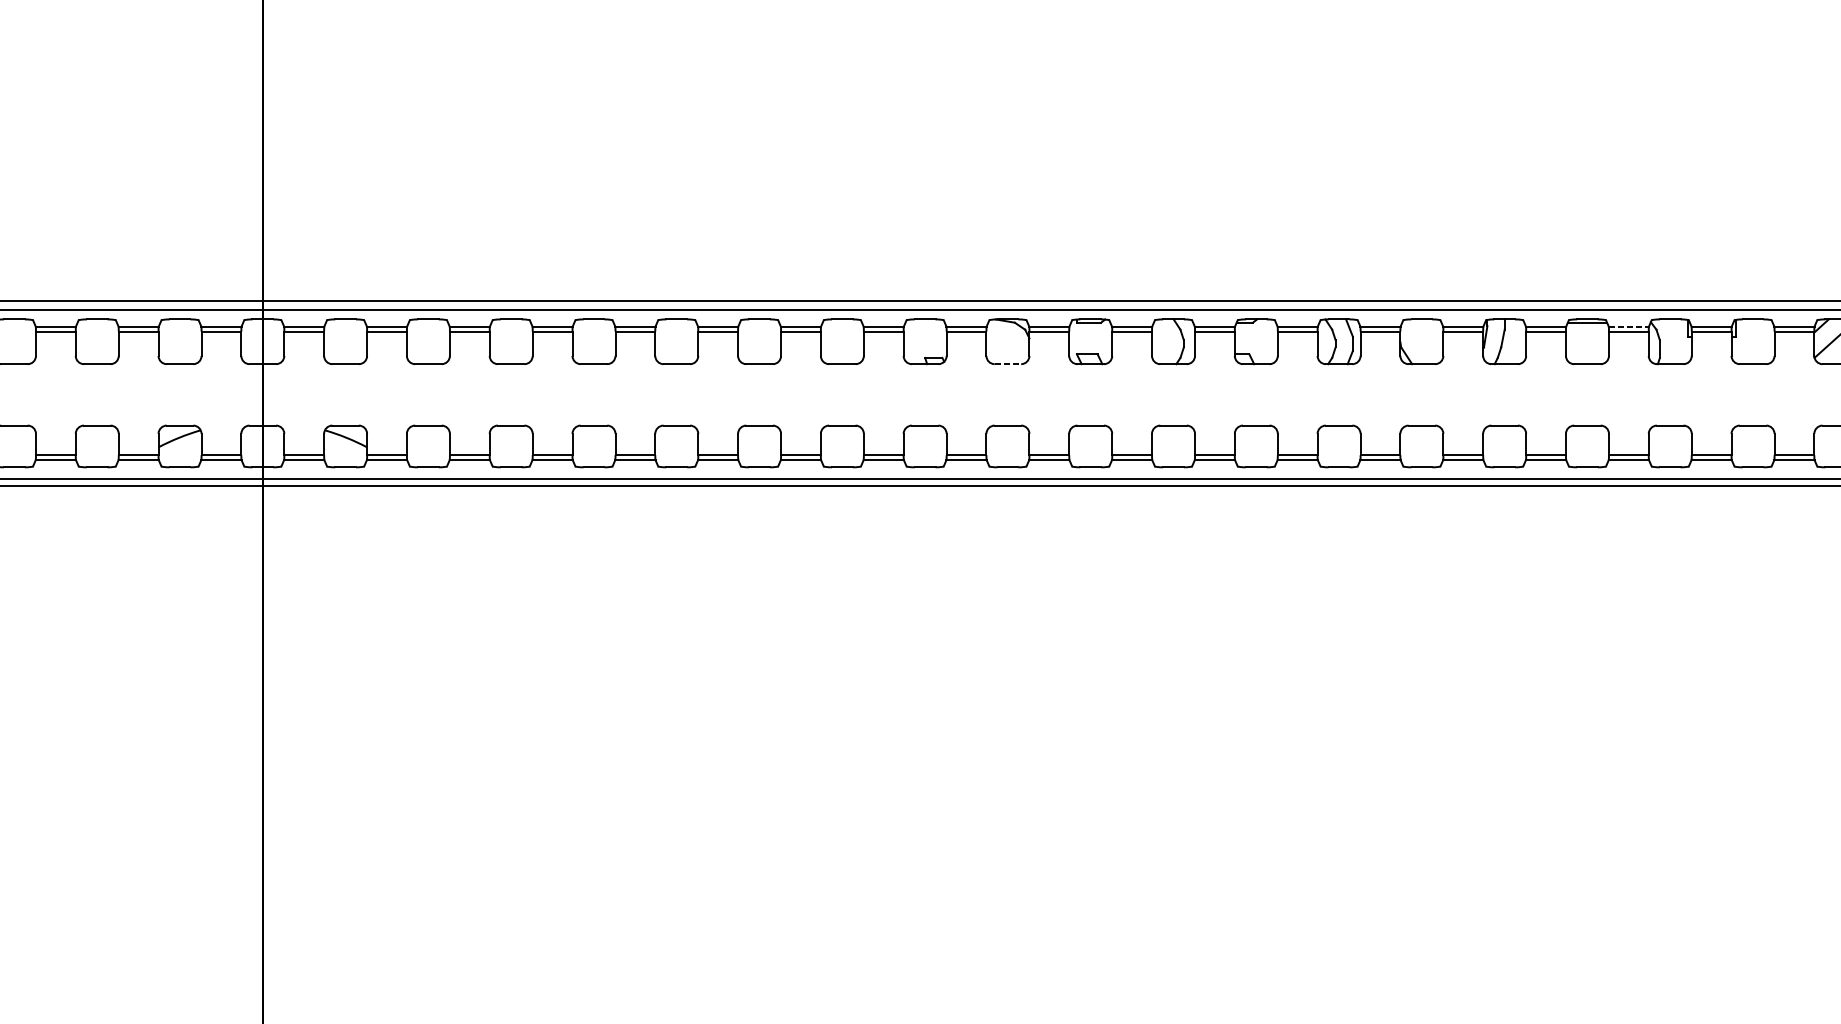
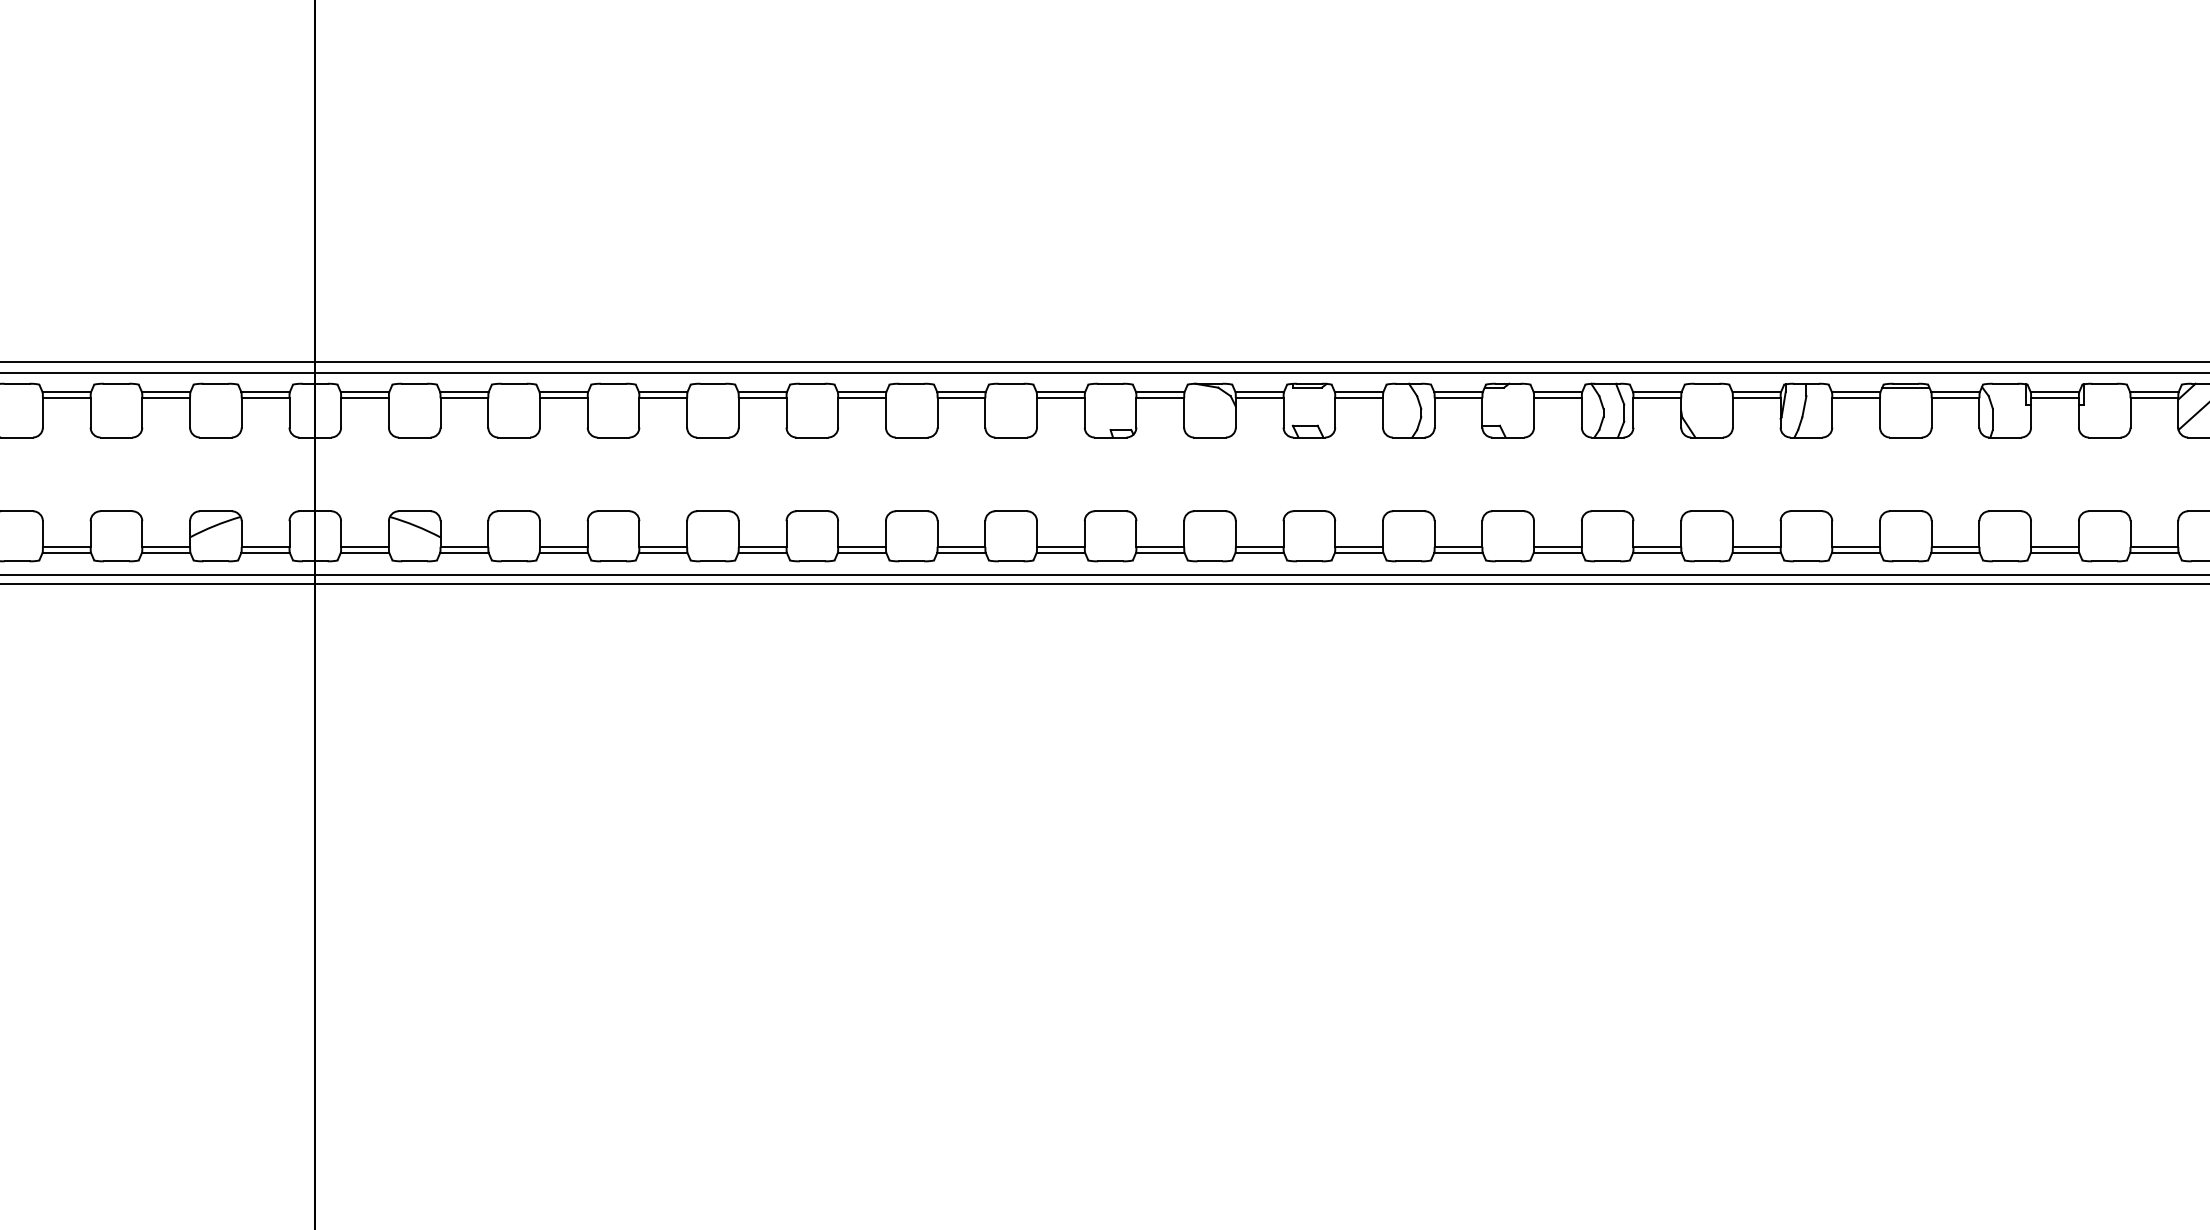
line: (1629, 326) -> (1956, 392), dashed -> solid
line: (1008, 364) -> (1210, 437), dashed -> solid

